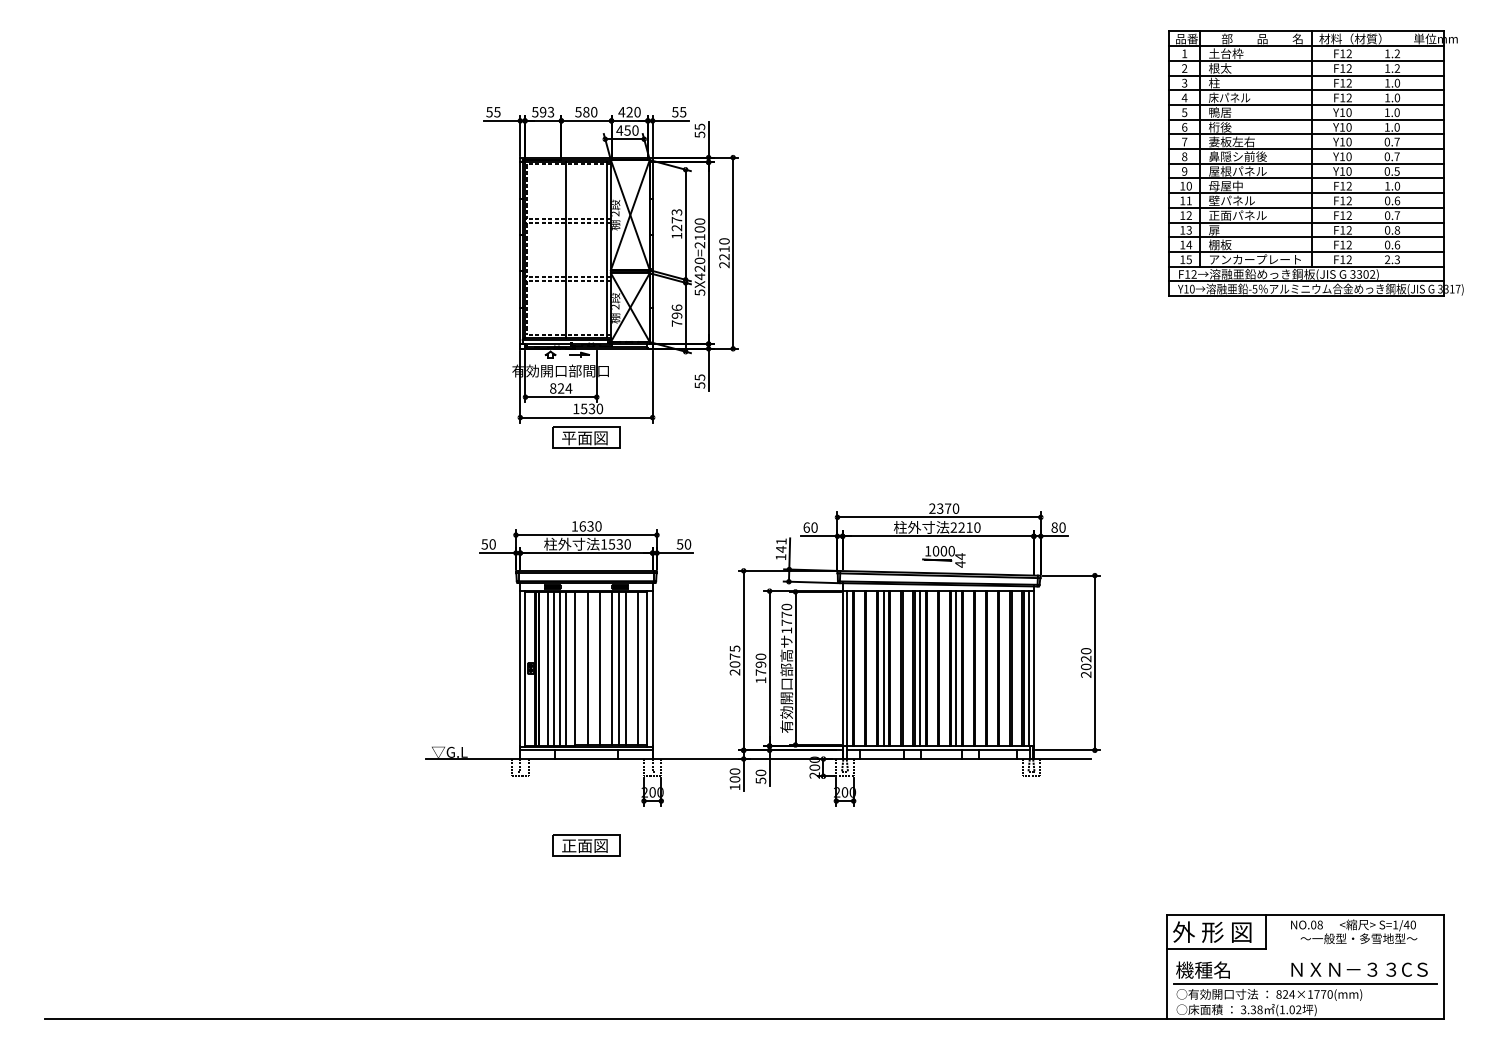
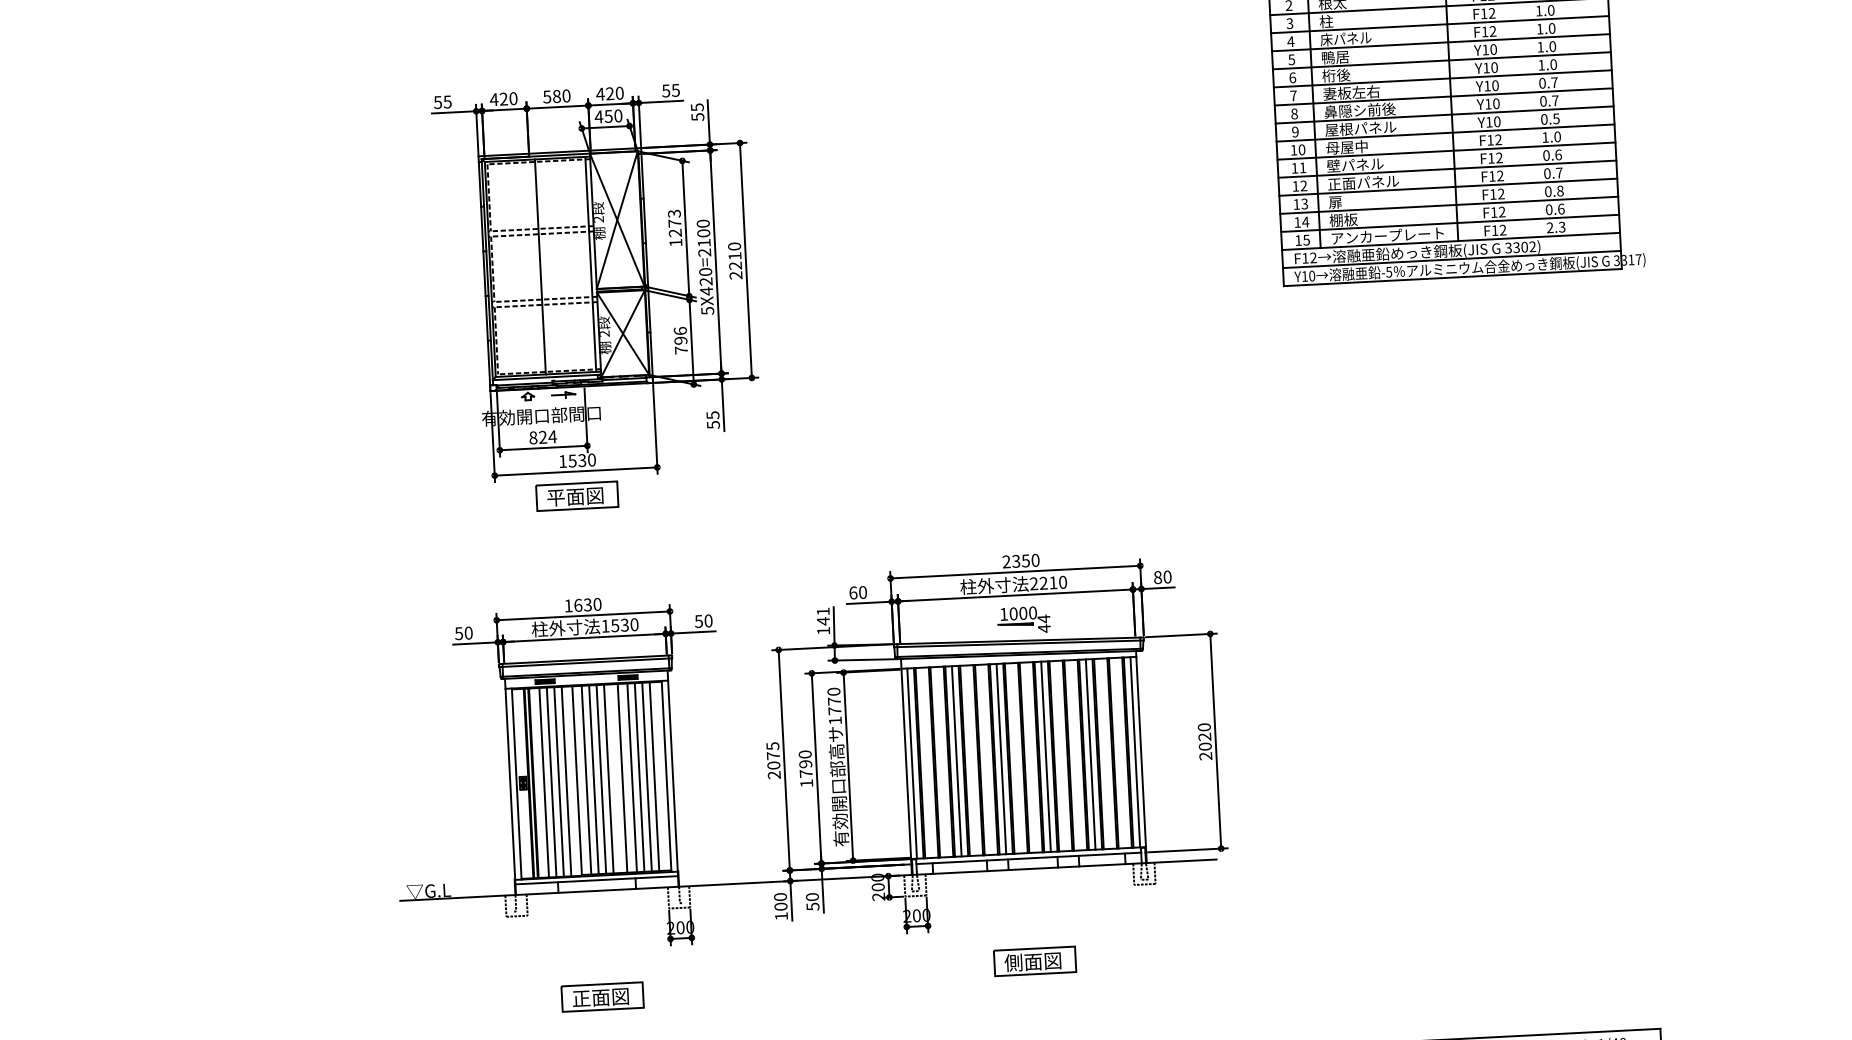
text: (542, 112) -> (503, 99), 593 -> 420
text: (947, 508) -> (1025, 560), 2370 -> 2350
line: (582, 668) -> (586, 779), added
line: (594, 668) -> (601, 779), added
line: (631, 668) -> (646, 776), added
line: (992, 668) -> (1090, 754), added
part: (938, 834) -> (1034, 961), added

